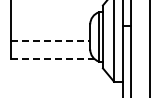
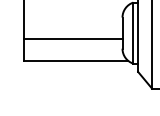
line: (50, 41) -> (73, 38), dashed -> solid
line: (52, 59) -> (75, 61), dashed -> solid

